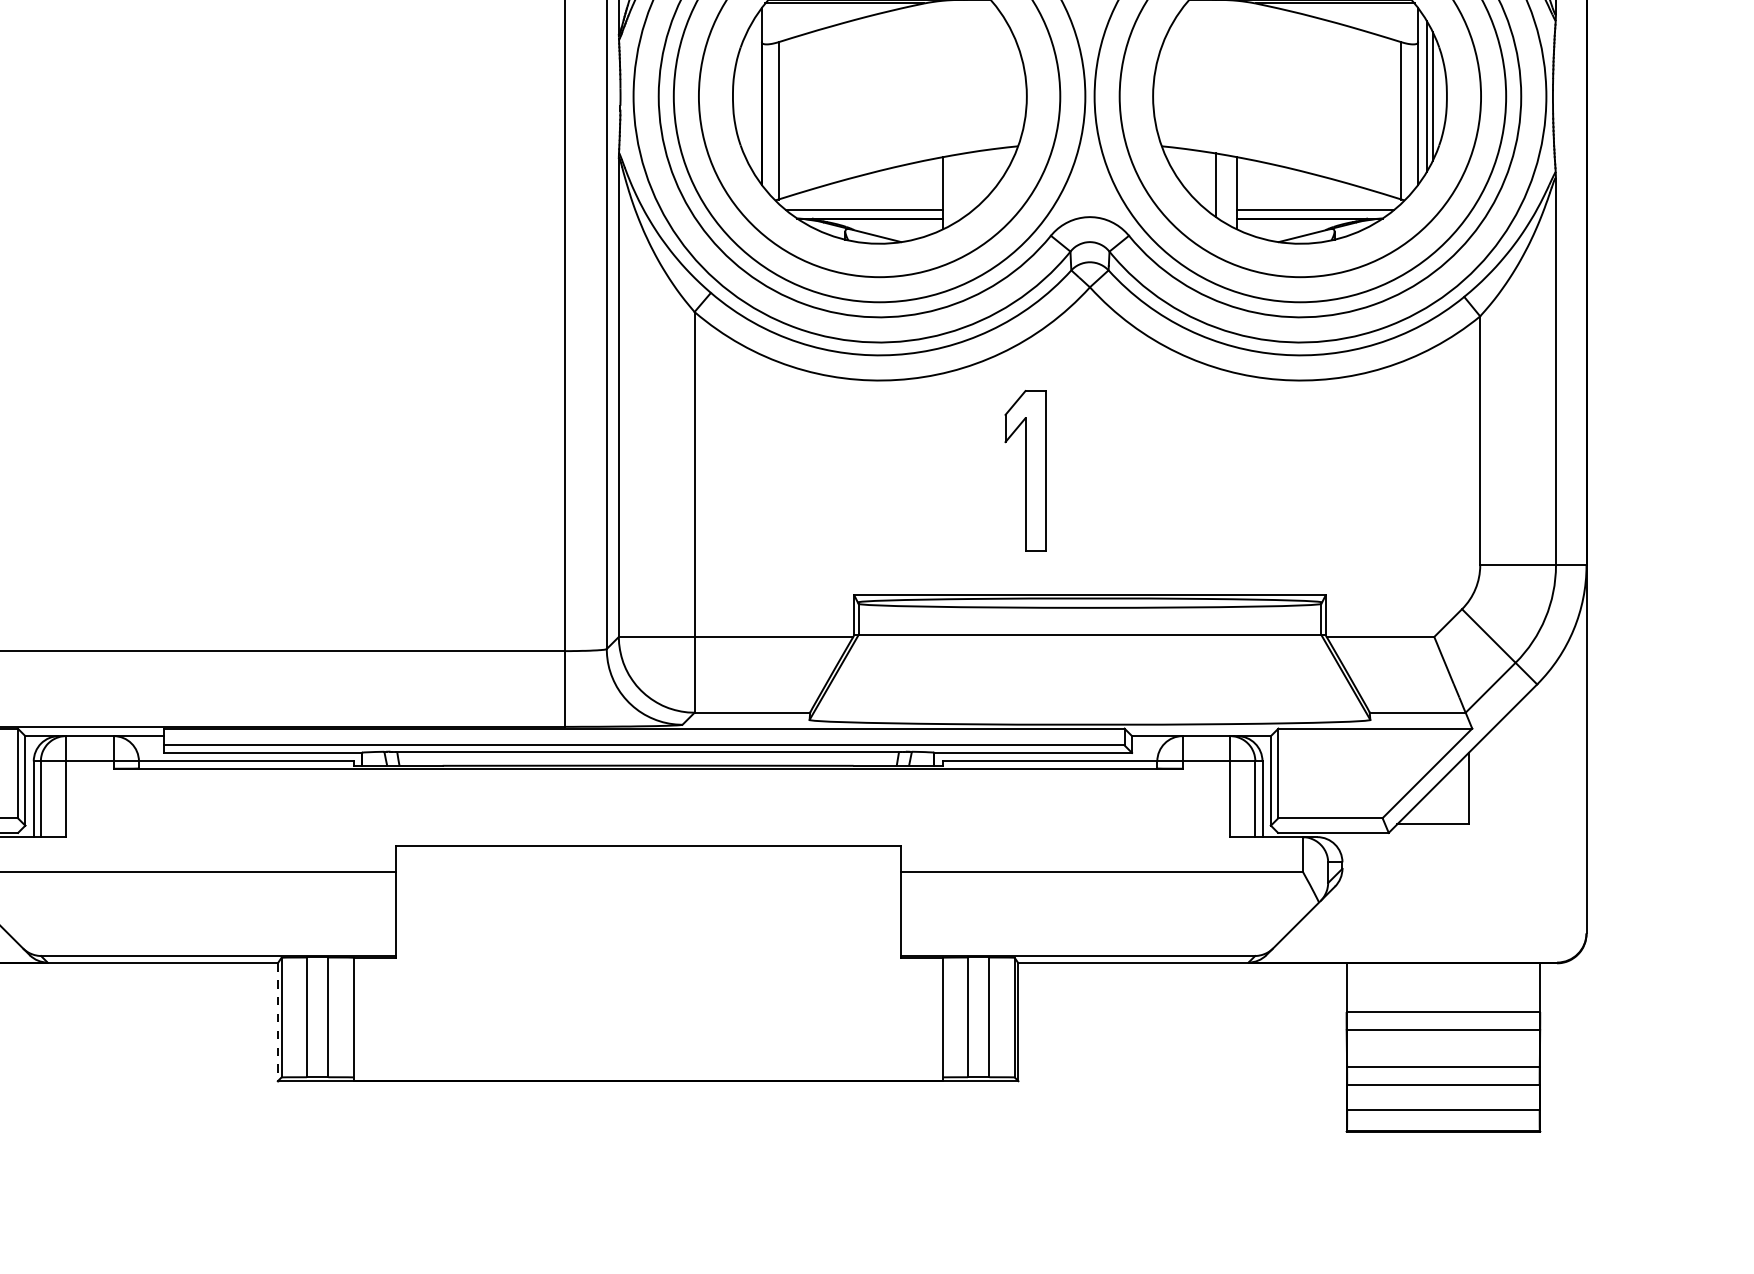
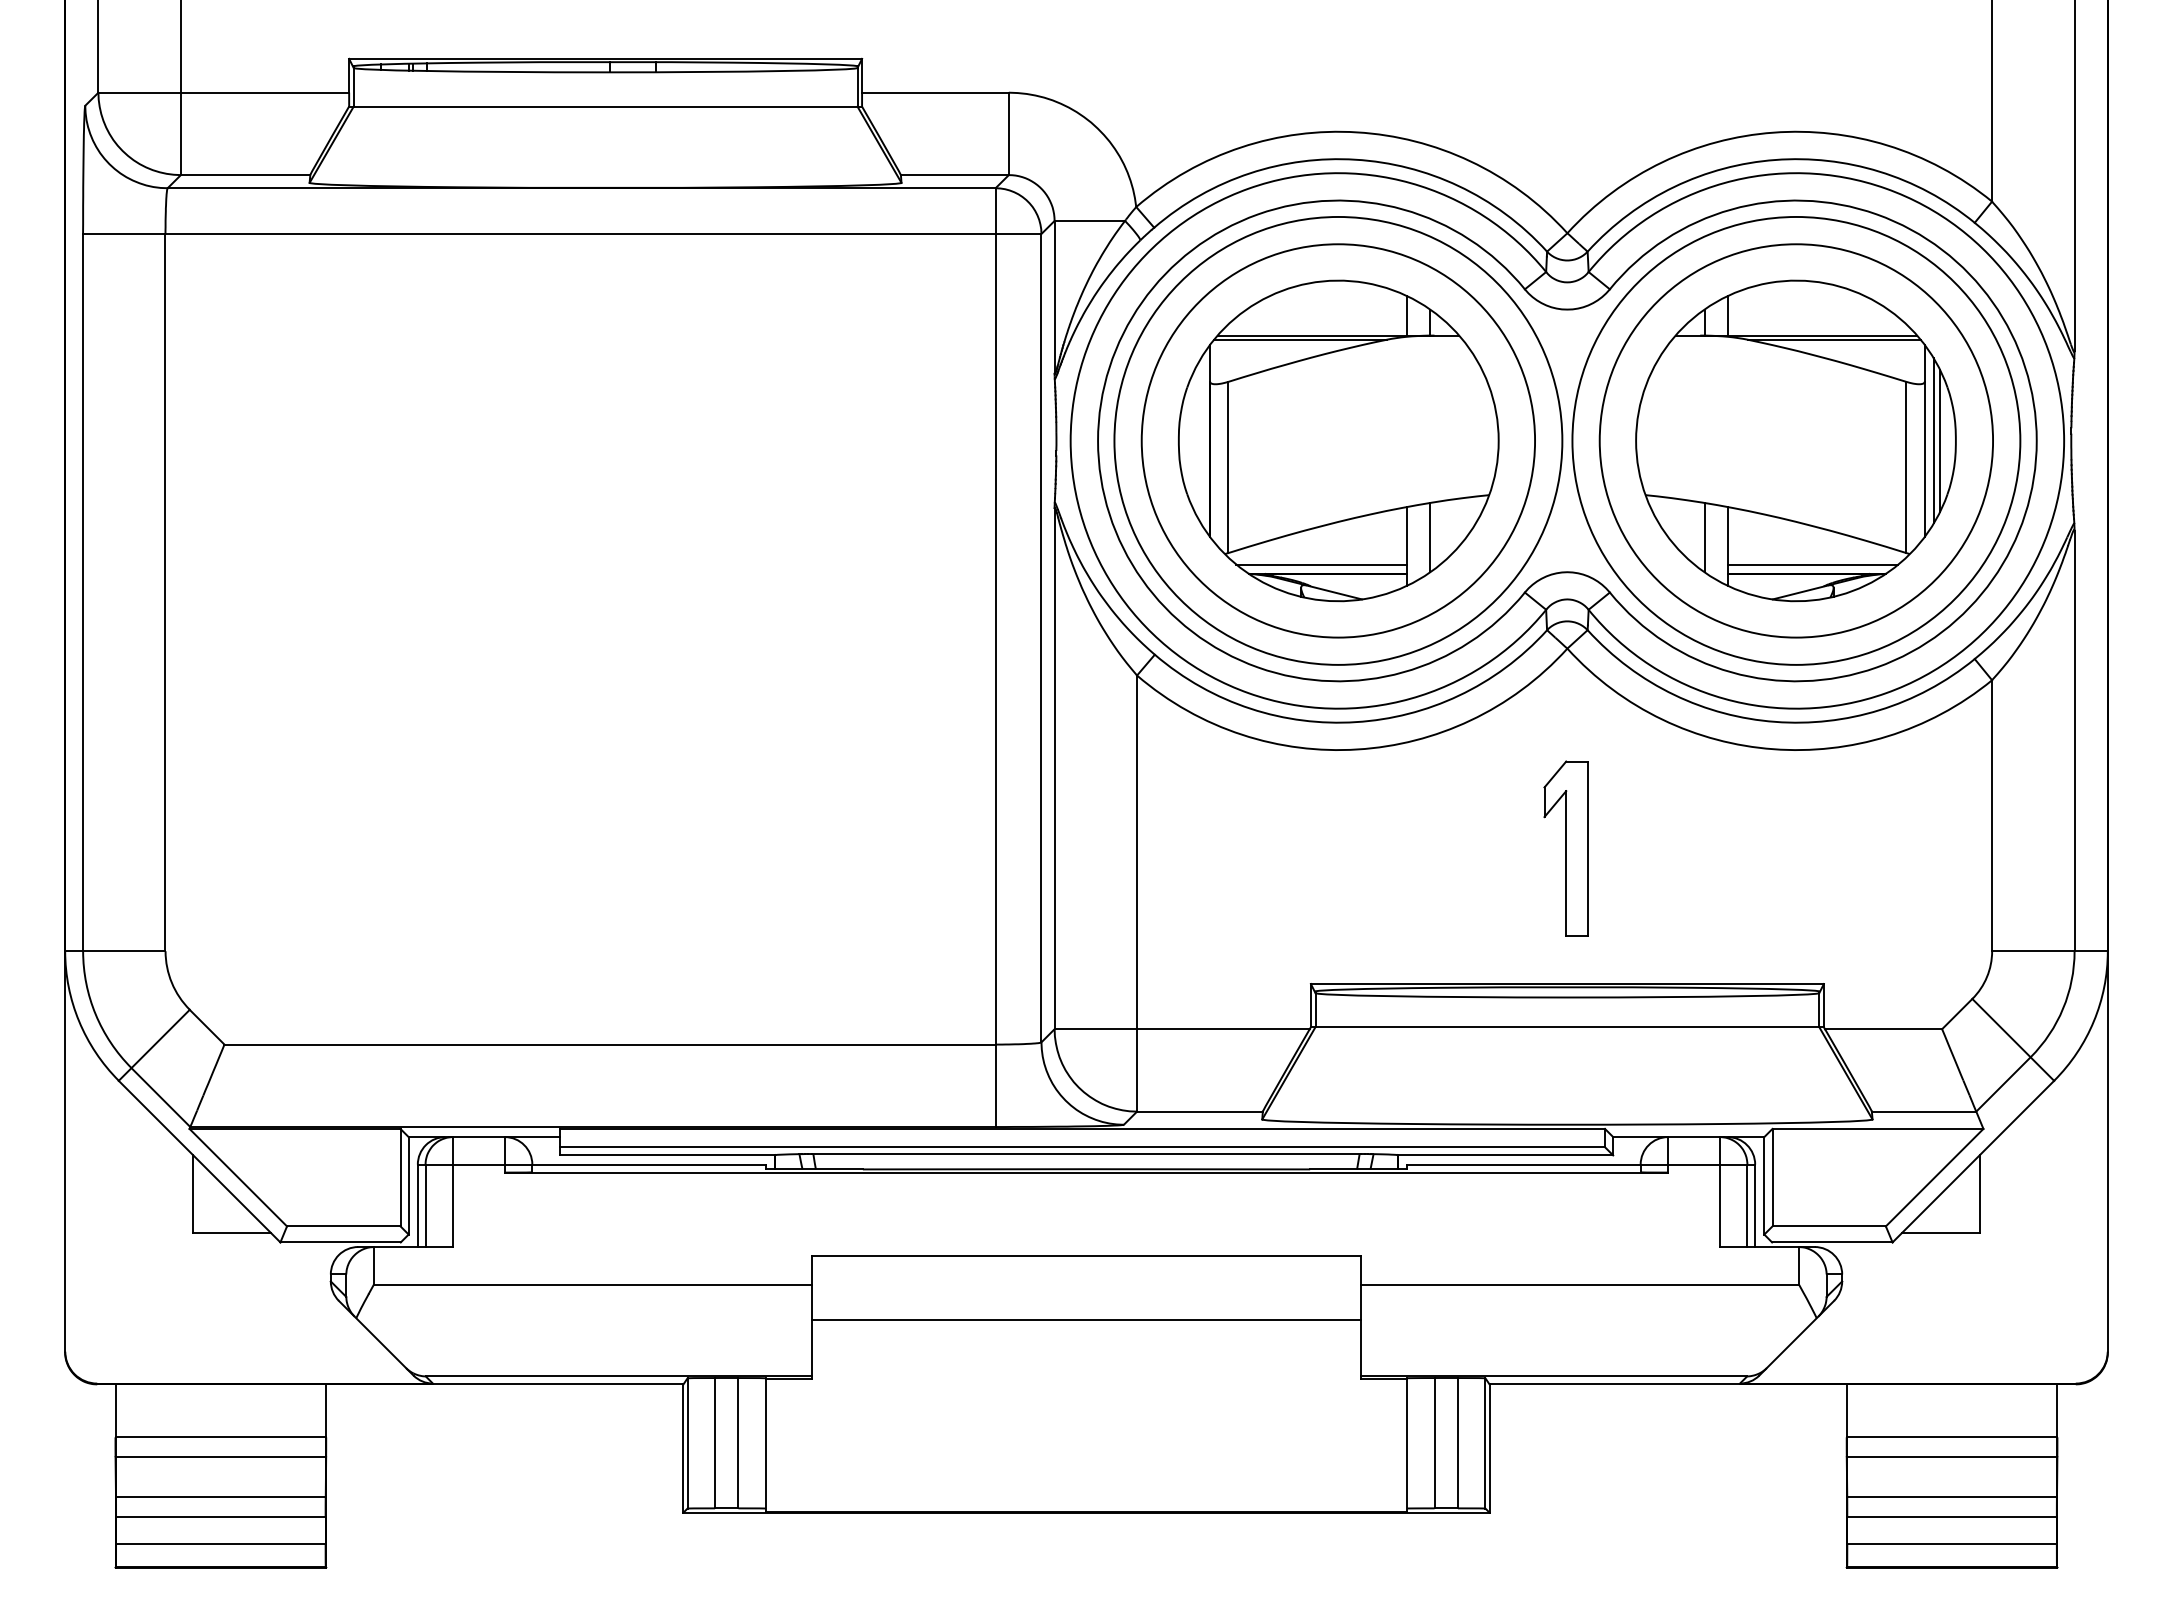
line: (964, 185) -> (1430, 537), added
part: (1024, 470) -> (1565, 848), moved
line: (648, 904) -> (1086, 1320), added
line: (277, 1023) -> (683, 1449), dashed -> solid

